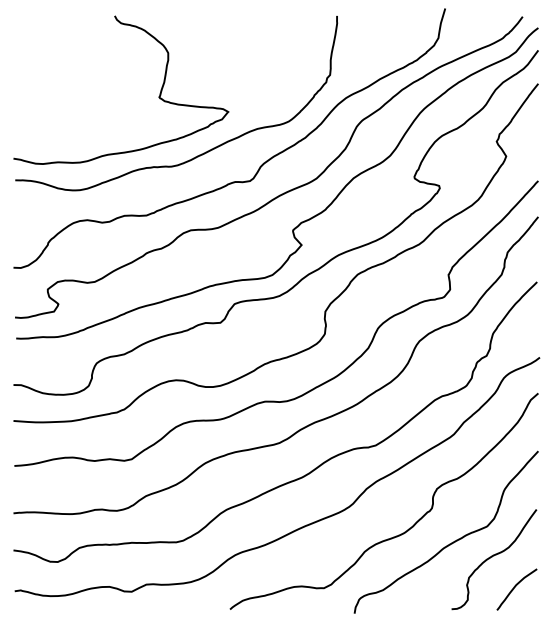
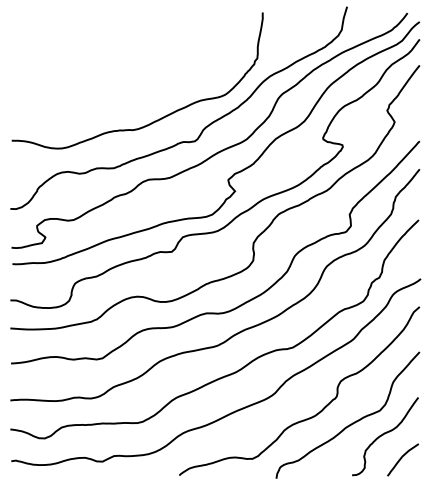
curve: (158, 96) -> (123, 75), removed

